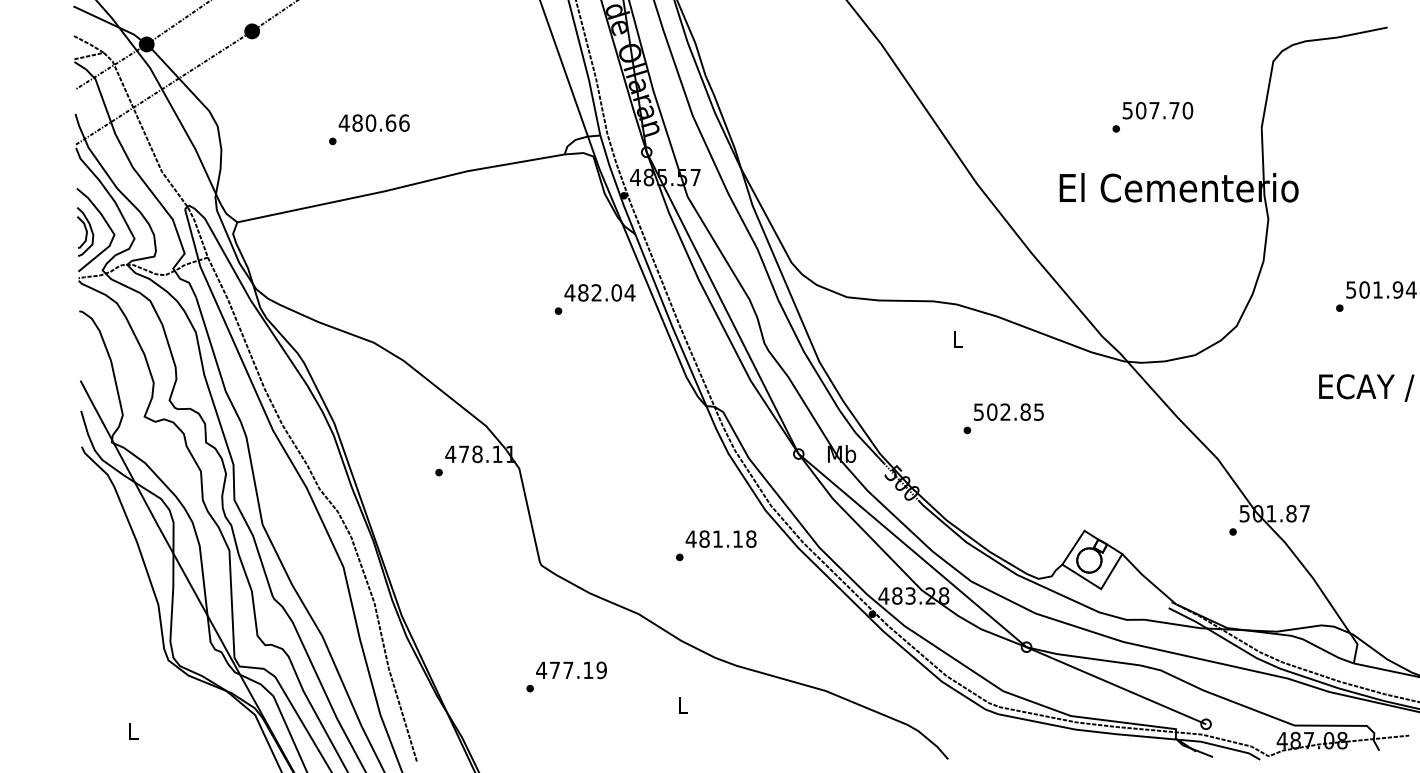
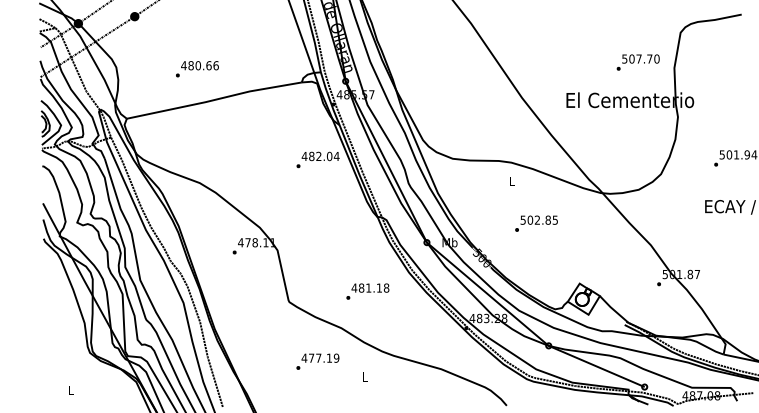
text: (1151, 117) -> (637, 62), moved
text: (715, 545) -> (367, 291), moved
text: (565, 676) -> (317, 361), moved

